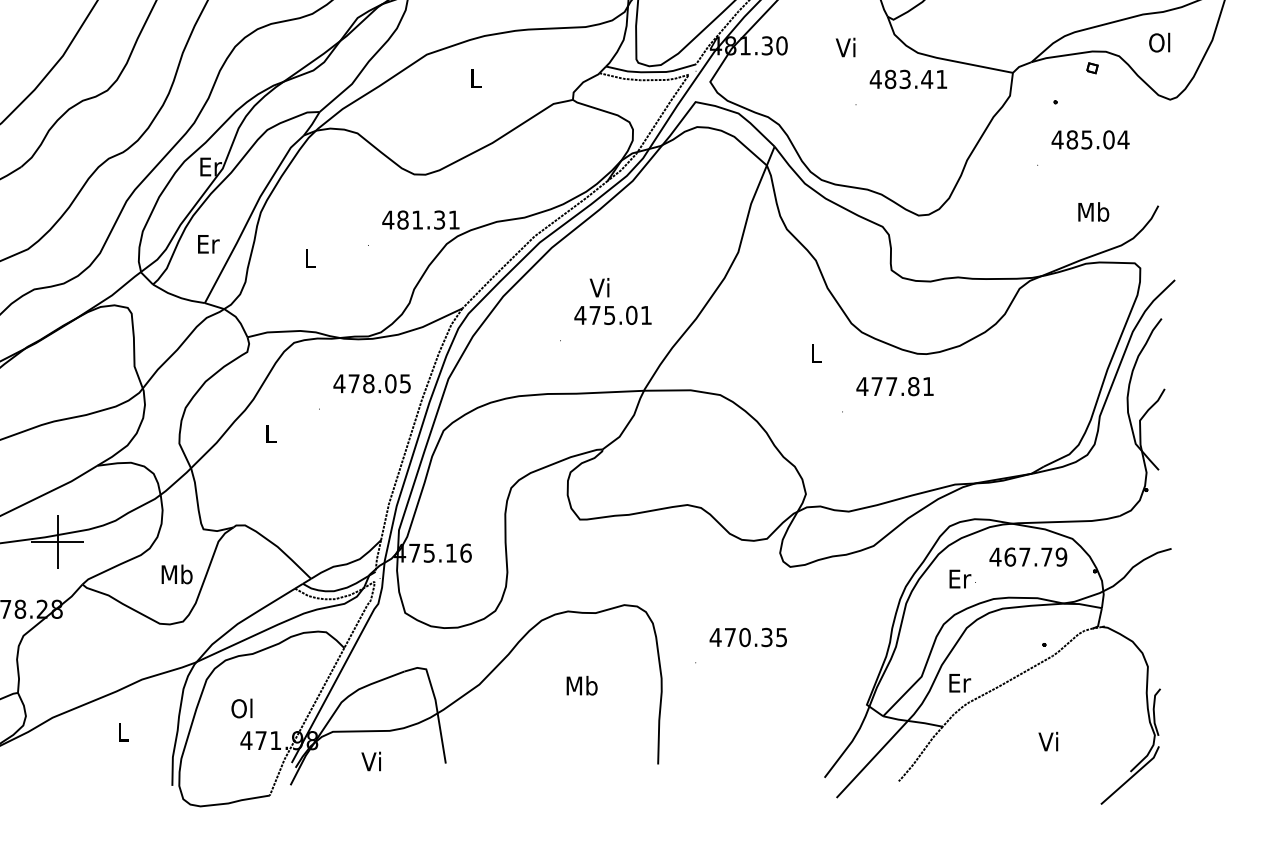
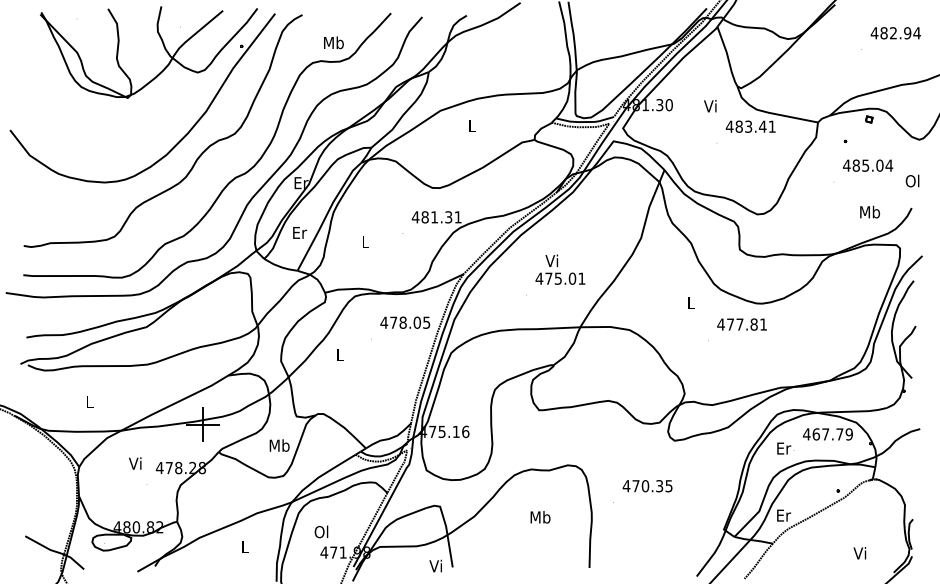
text: (1159, 41) -> (912, 180), moved
text: (1047, 741) -> (859, 553), moved
text: (370, 760) -> (435, 565), moved

